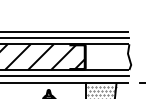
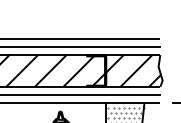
hatch: (107, 57) -> (133, 71), added

